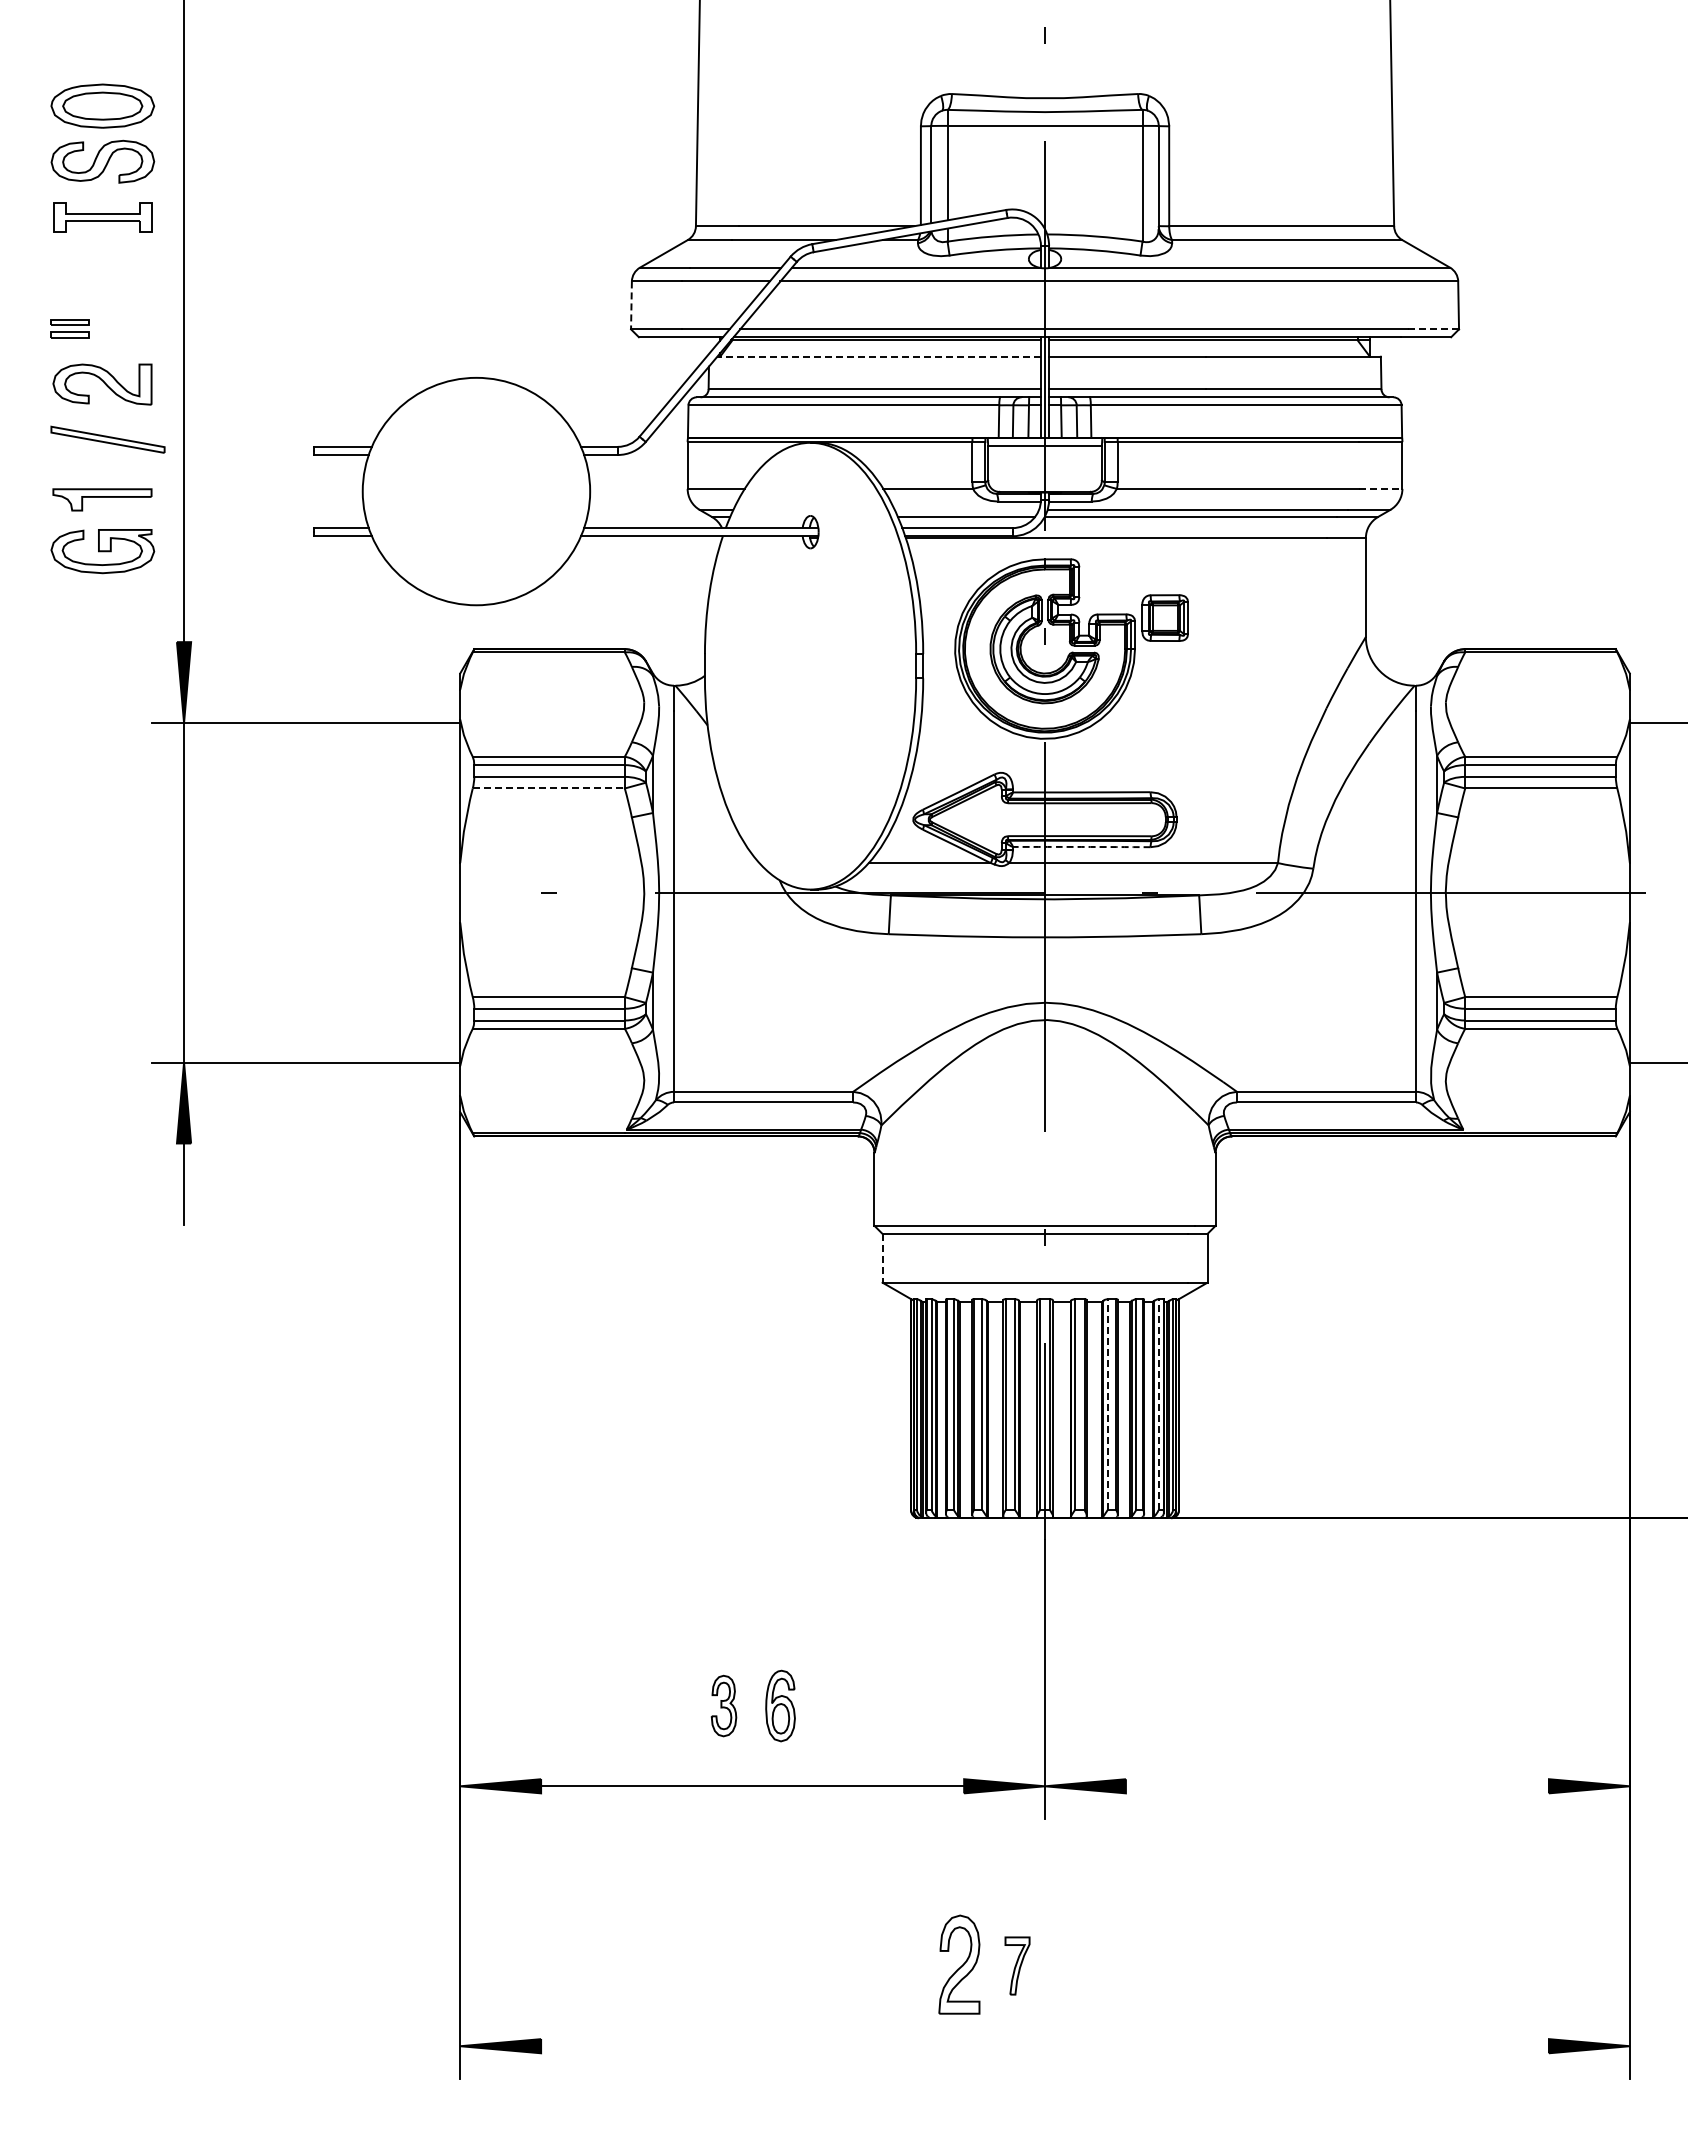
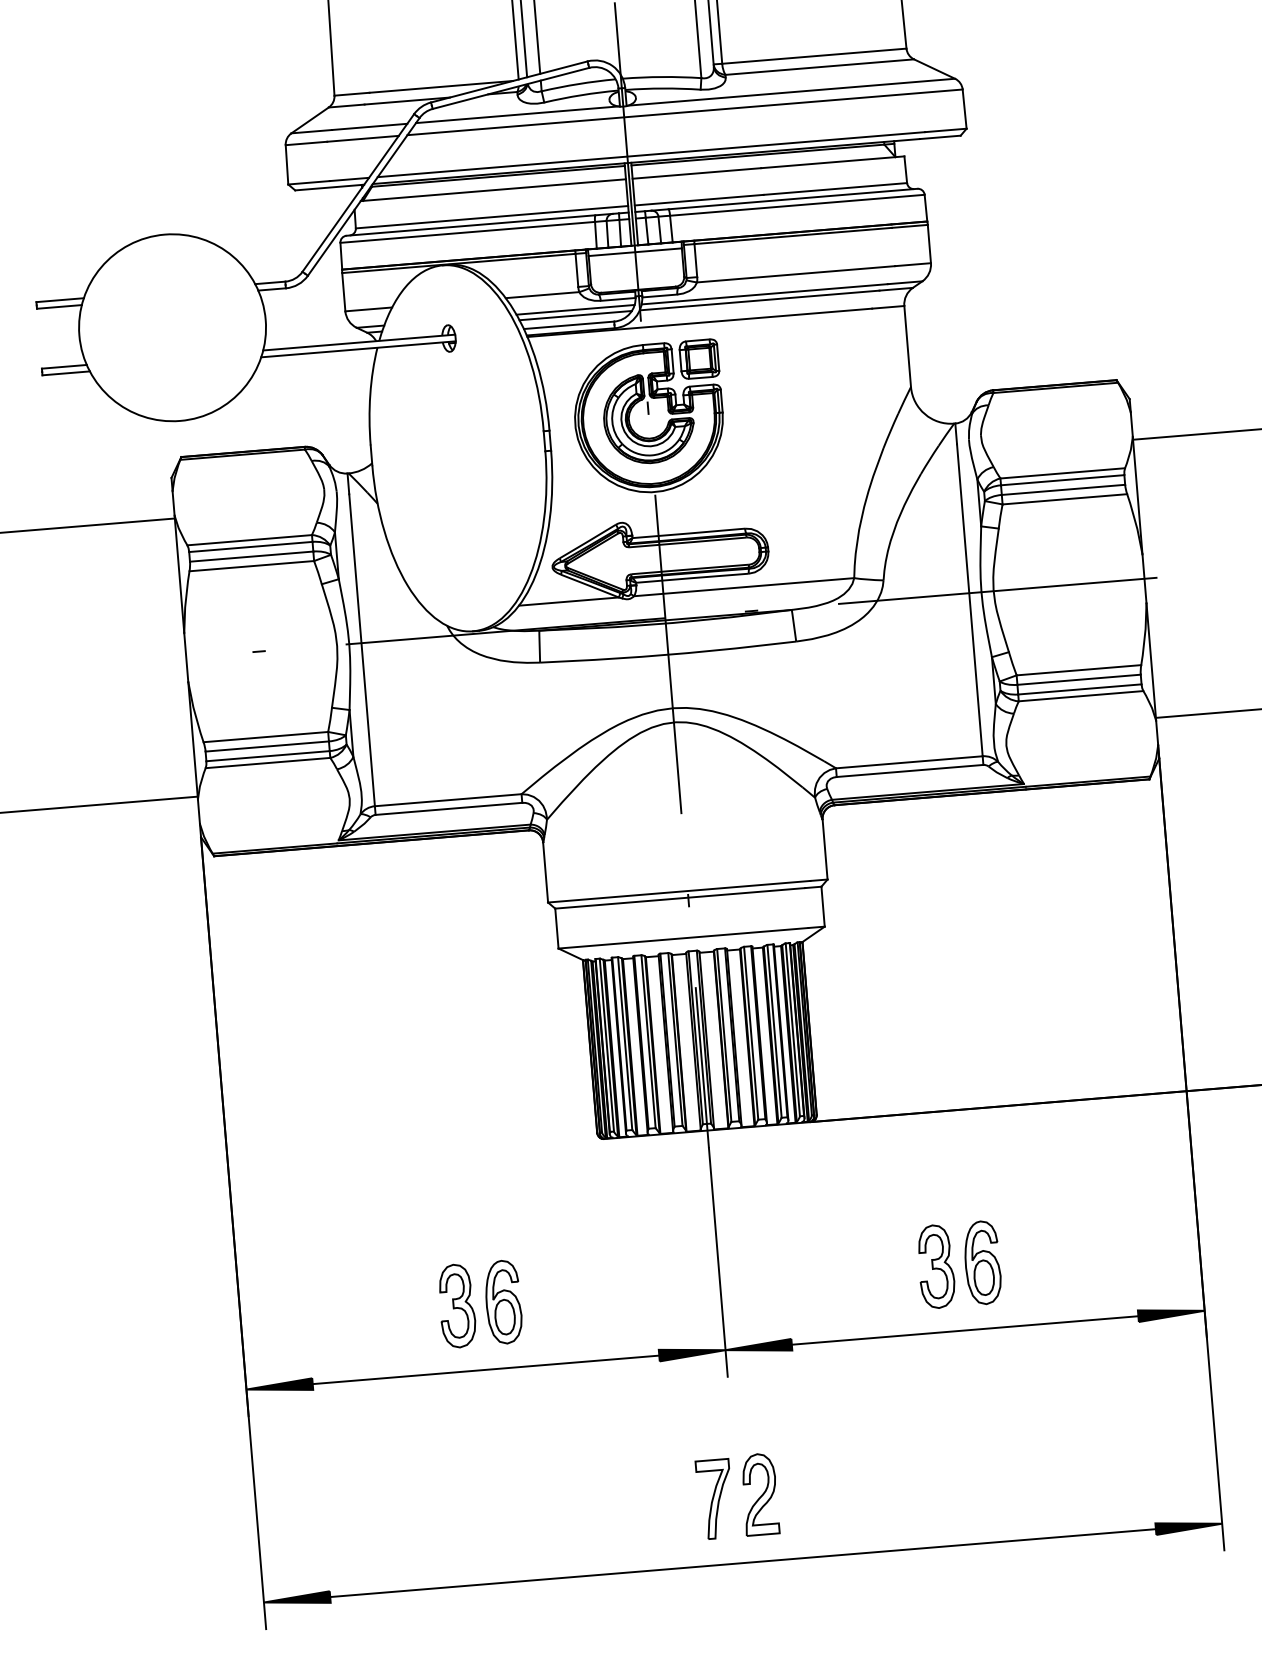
line: (631, 305) -> (287, 164), dashed -> solid
line: (1433, 329) -> (945, 130), dashed -> solid
line: (879, 356) -> (493, 189), dashed -> solid
line: (1380, 488) -> (912, 264), dashed -> solid
line: (966, 509) -> (575, 309), added
part: (1164, 617) -> (698, 358), moved
line: (549, 788) -> (252, 566), dashed -> solid
arc: (1081, 846) -> (692, 577), dashed -> solid
line: (882, 1258) -> (556, 928), dashed -> solid
line: (1107, 1404) -> (751, 1033), dashed -> solid
line: (1158, 1404) -> (792, 1029), dashed -> solid
part: (723, 1705) -> (456, 1305), size x1.67
part: (780, 1705) -> (503, 1301), size x1.43
part: (1308, 1705) -> (935, 1266), added
part: (1365, 1705) -> (982, 1262), added
line: (1336, 1786) -> (964, 1330), added
part: (959, 1964) -> (760, 1494), moved
part: (1017, 1965) -> (715, 1498), size x1.67
line: (1044, 2046) -> (742, 1563), added

